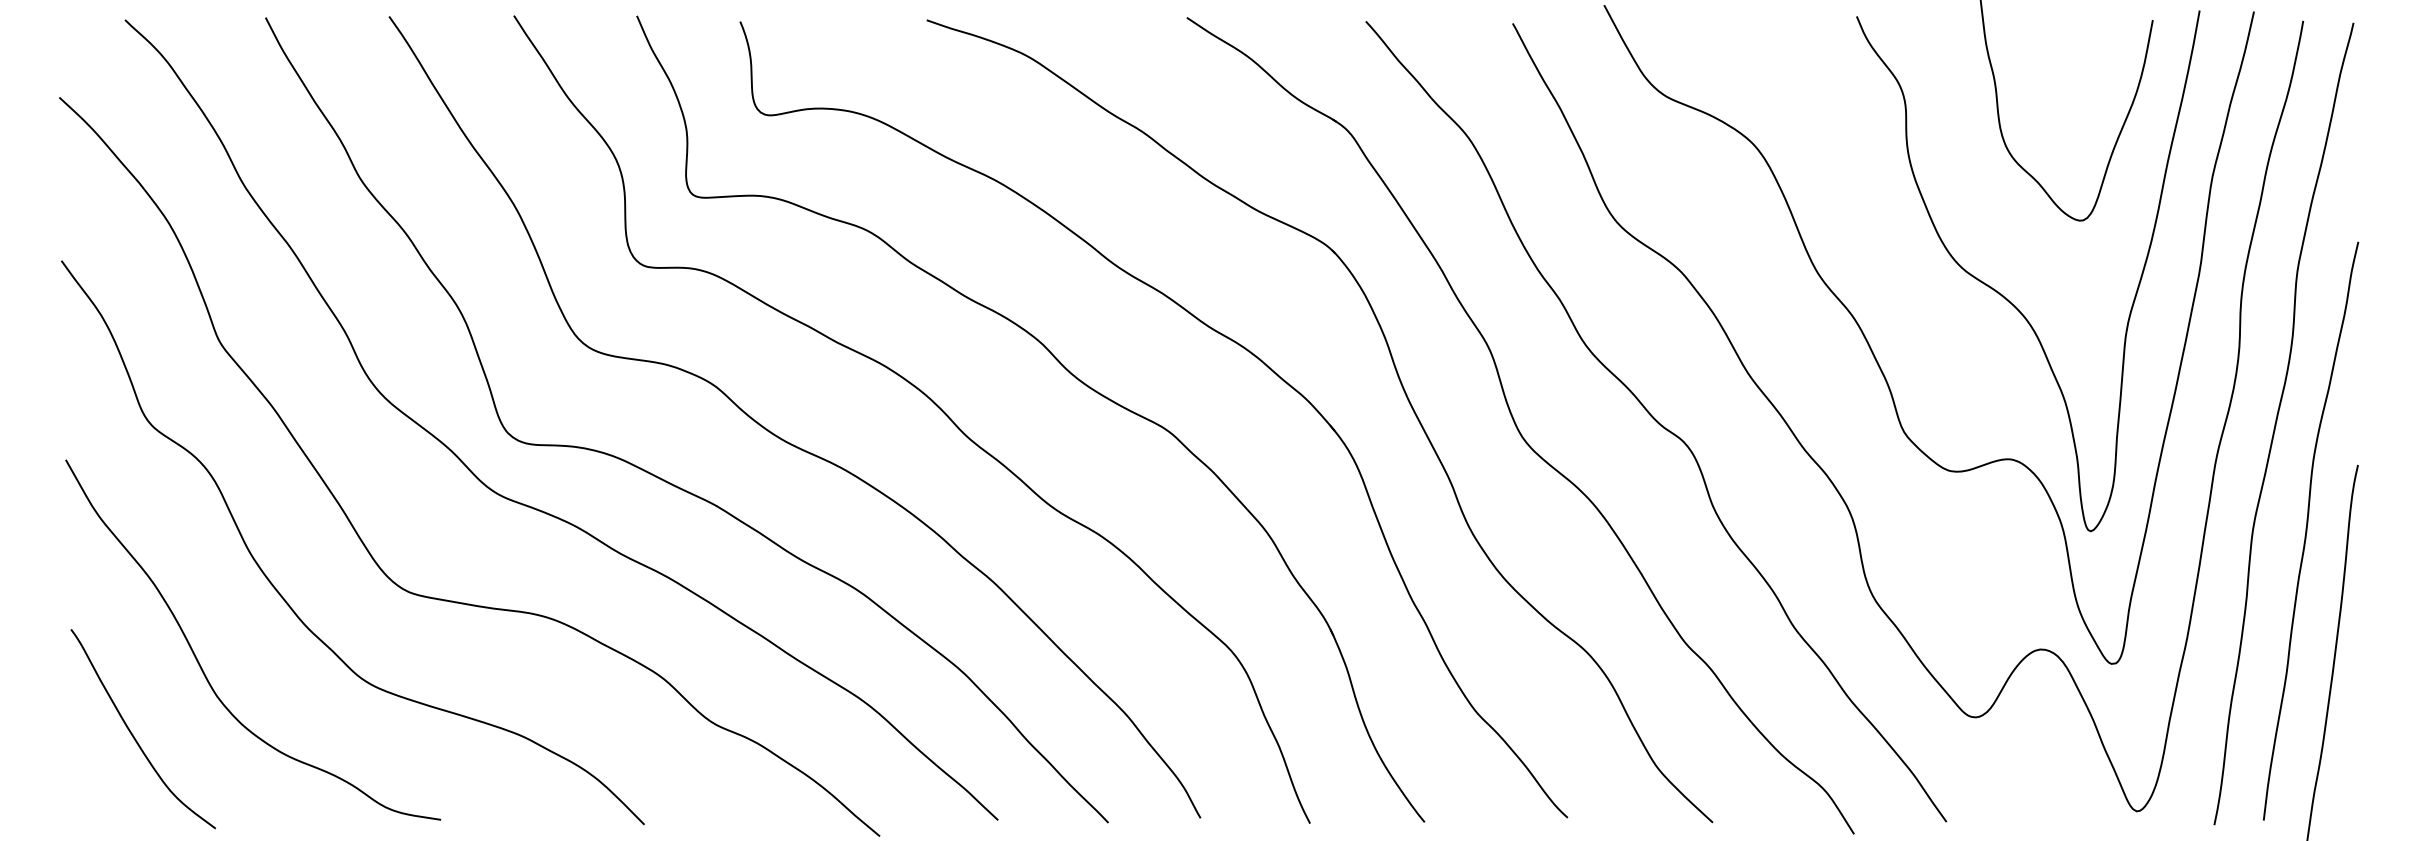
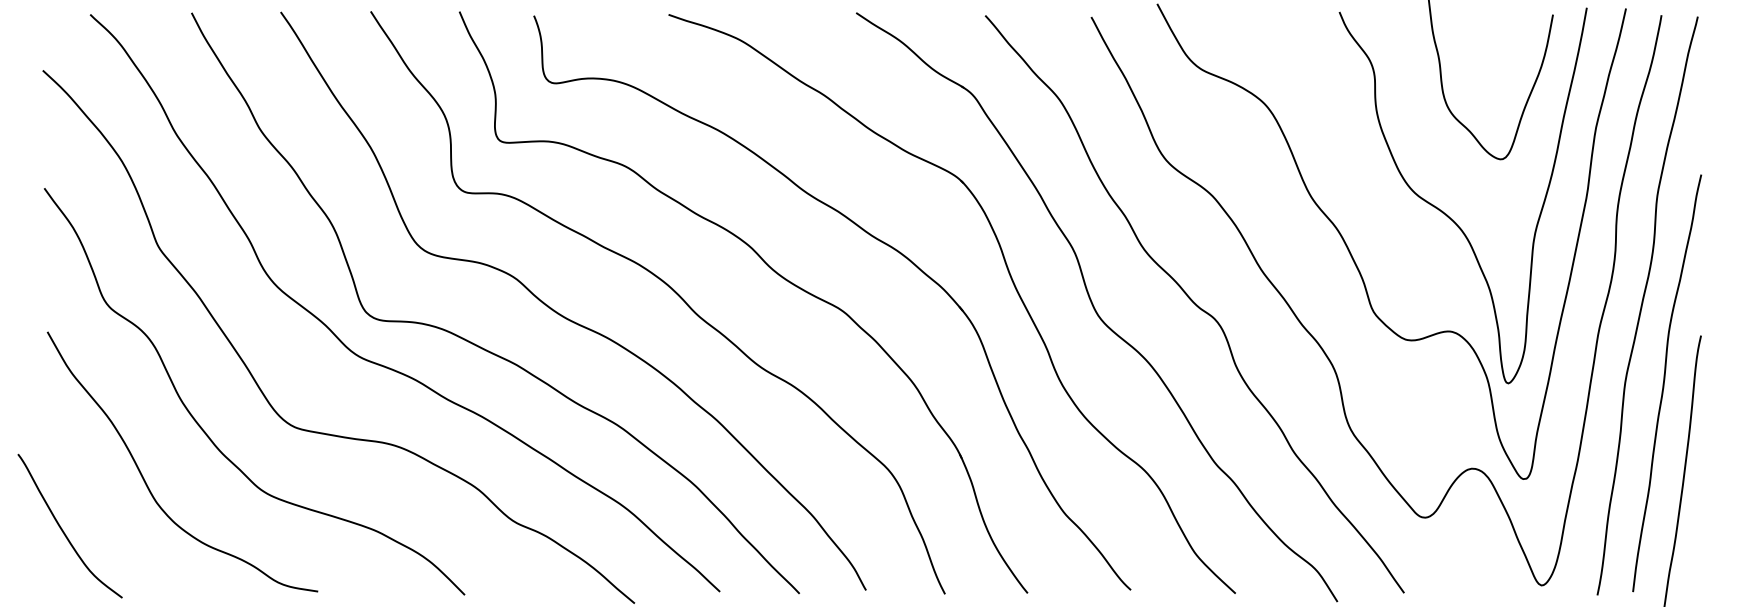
curve: (133, 734) -> (63, 530), moved

